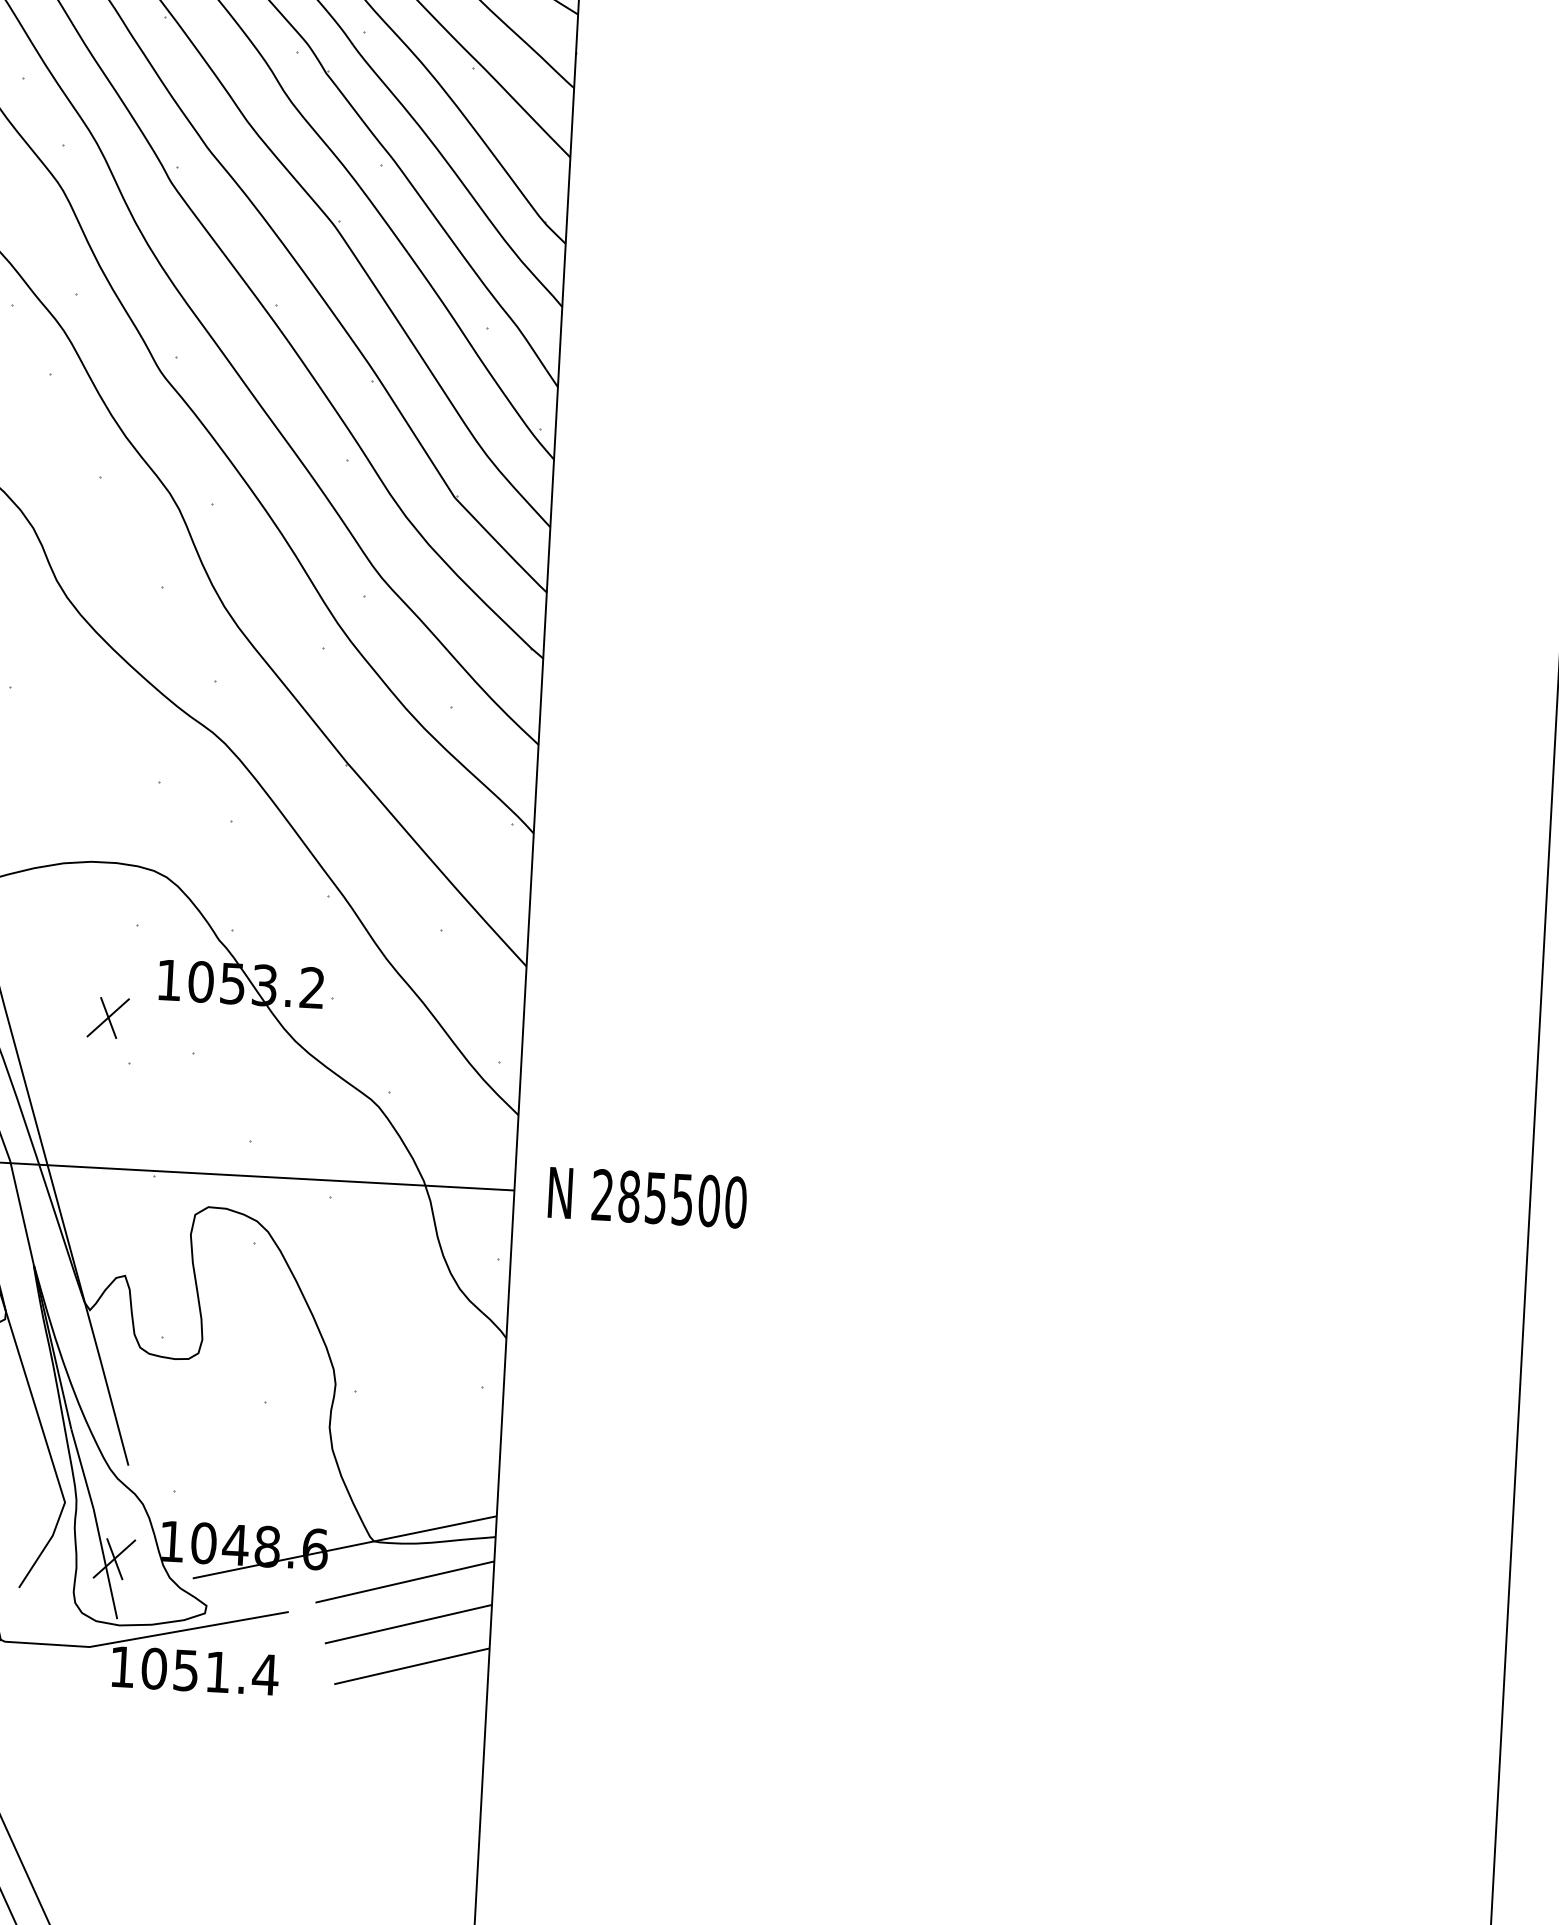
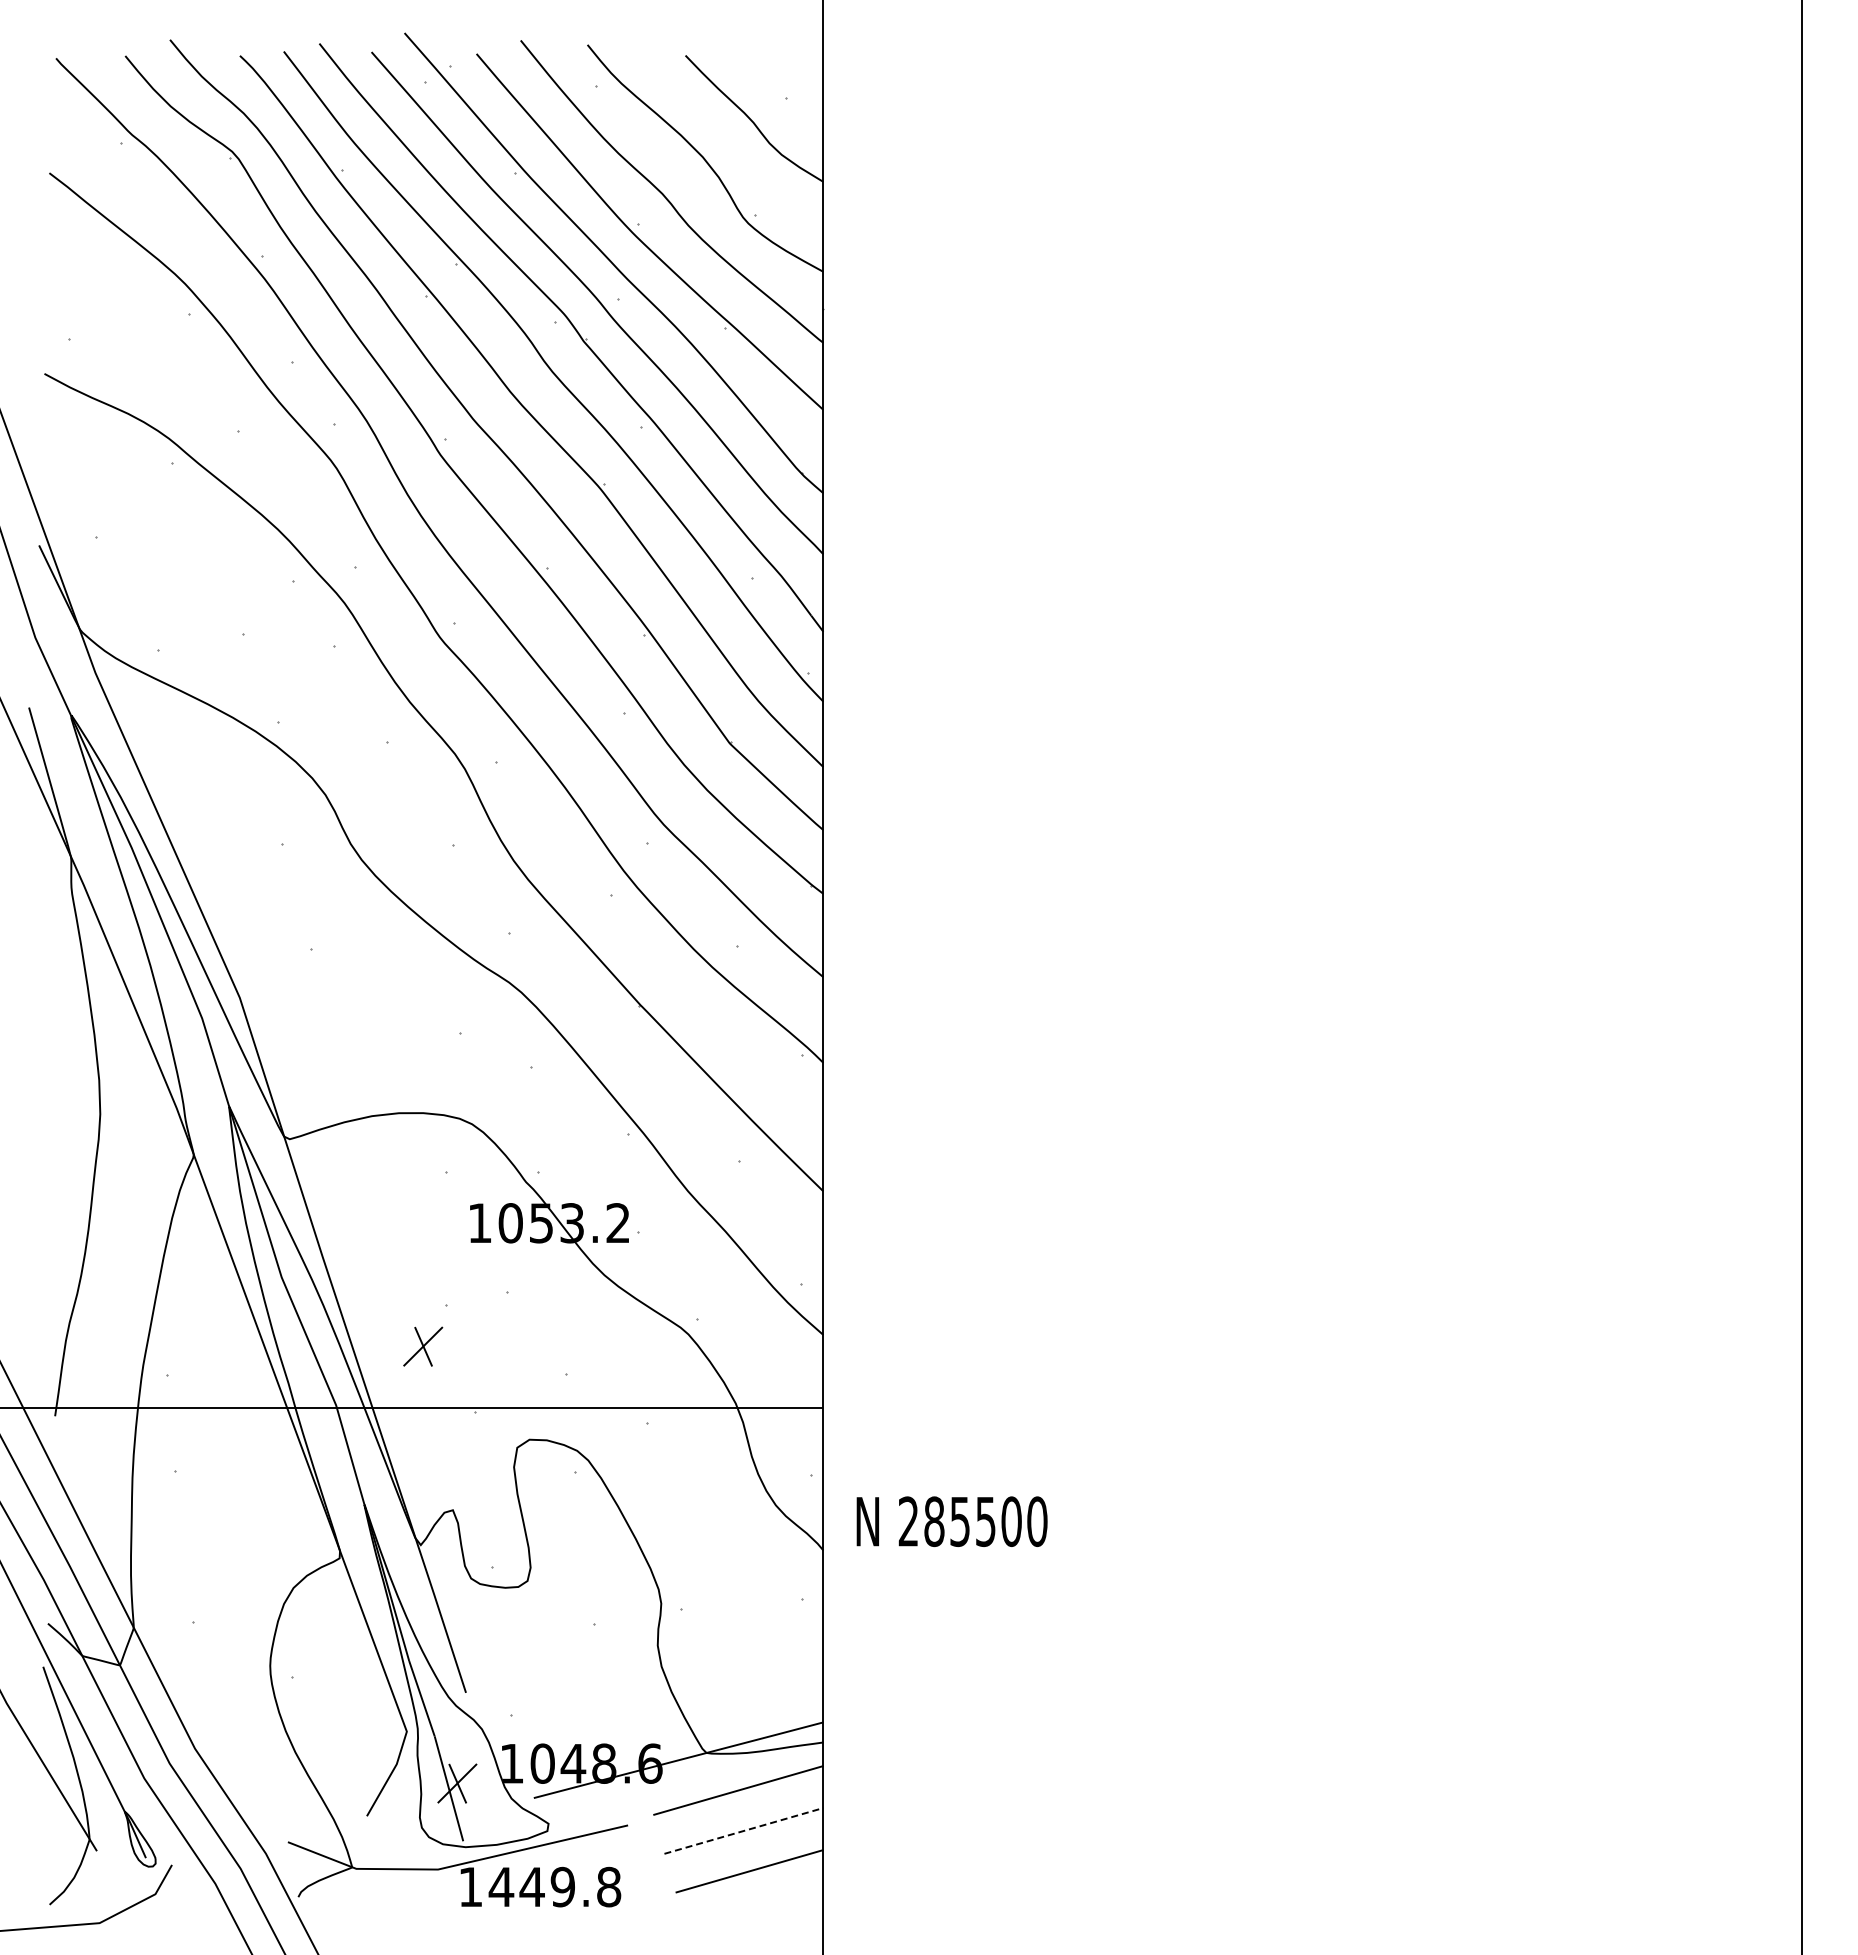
part: (108, 1017) -> (423, 1346), moved
text: (647, 1197) -> (951, 1521), moved
line: (408, 1623) -> (743, 1830), solid -> dashed
text: (209, 1671) -> (554, 1886), 1051.4 -> 1449.8

